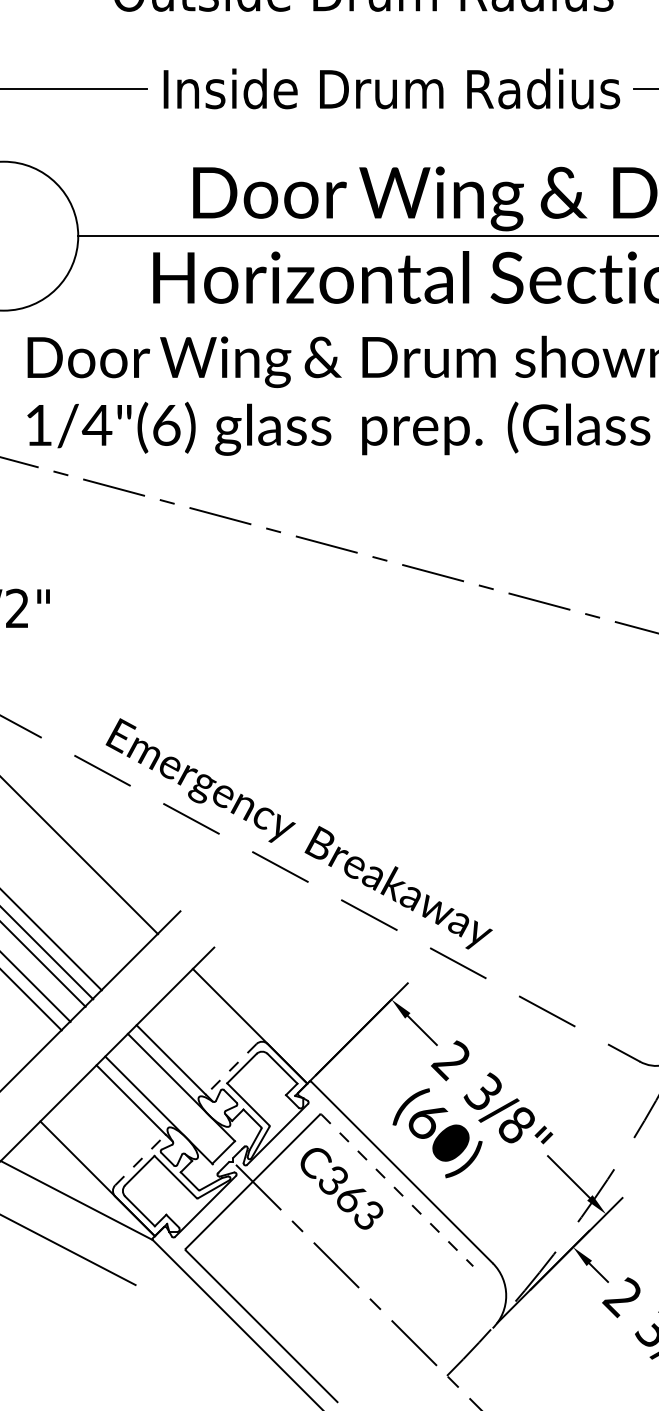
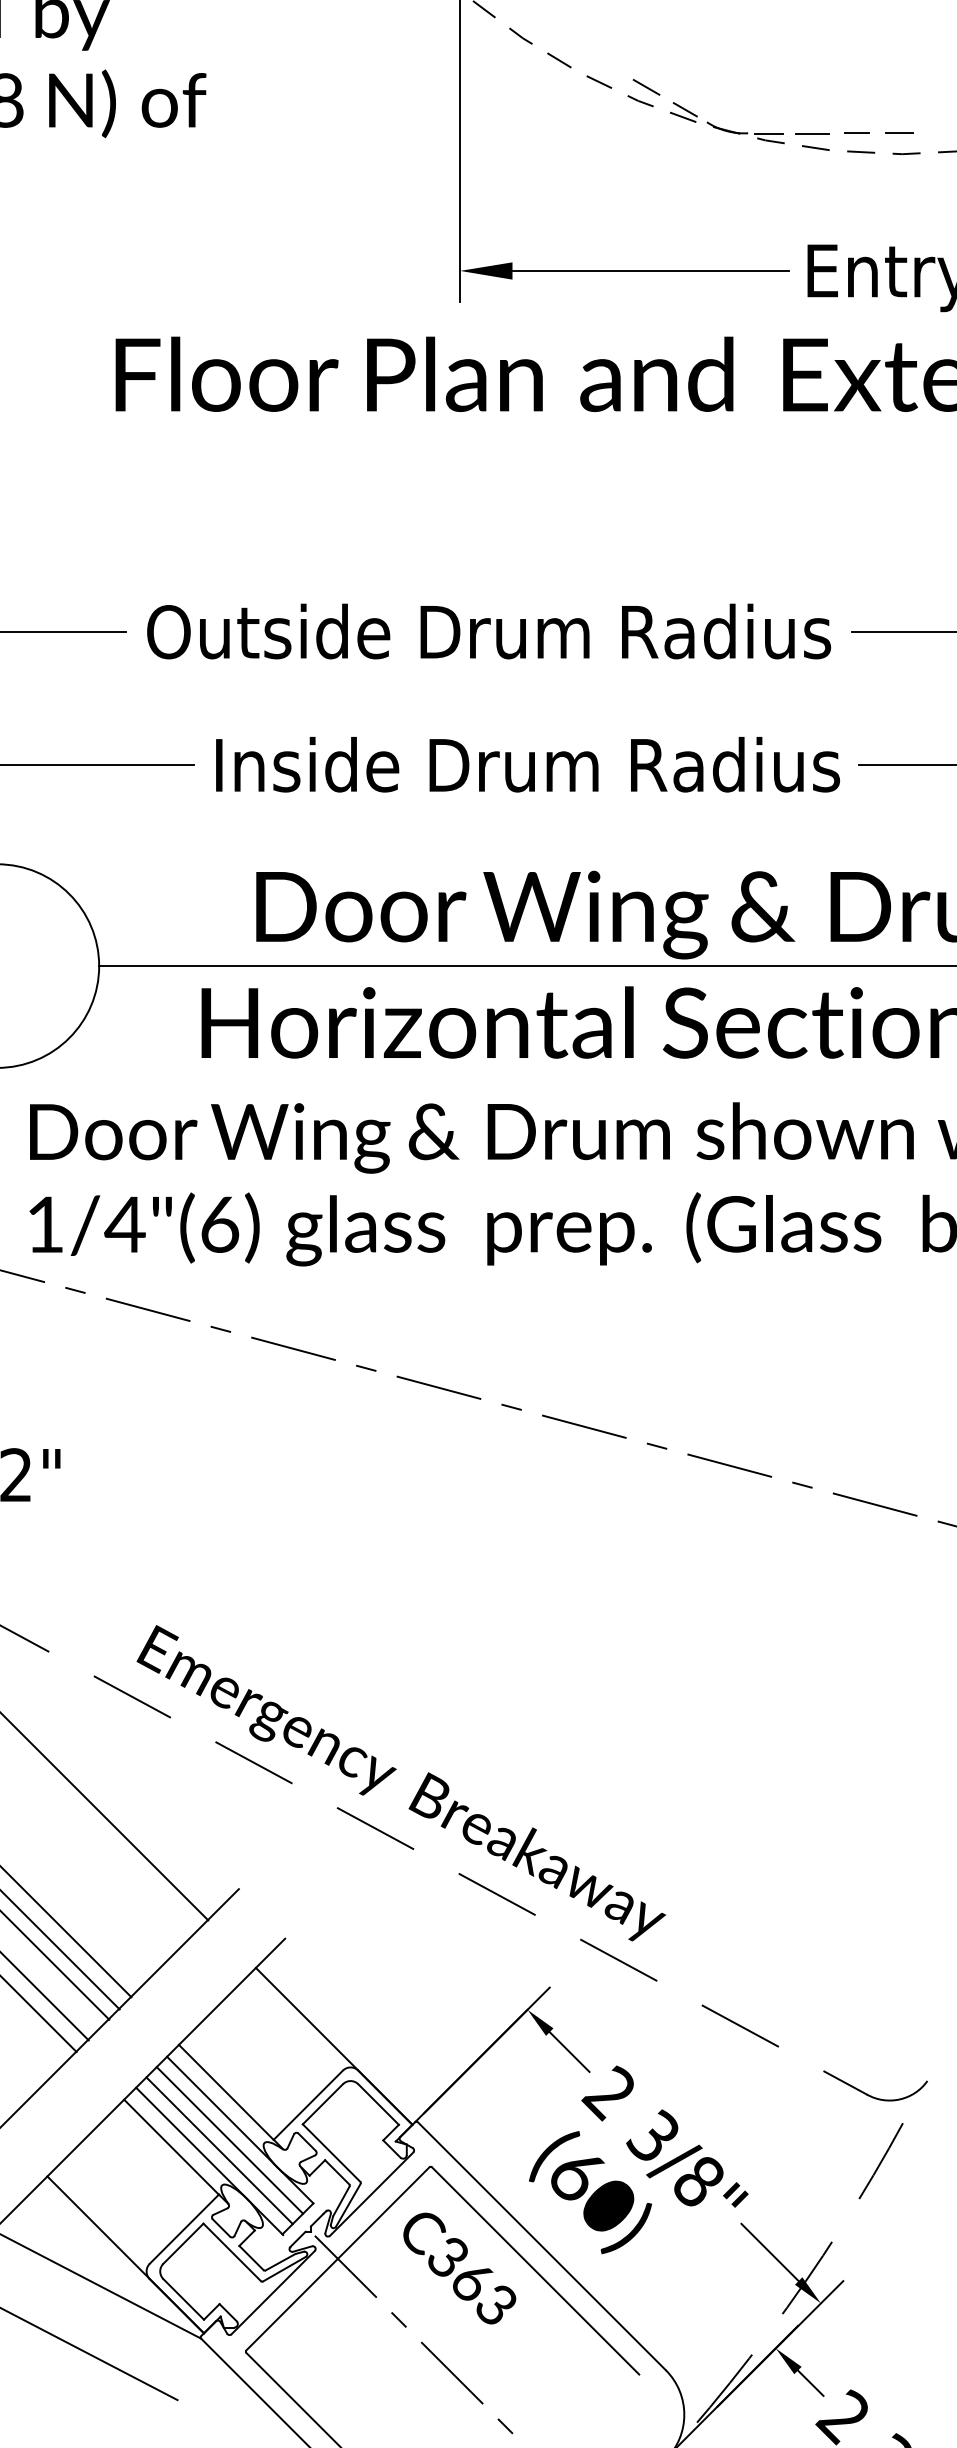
line: (231, 1069) -> (308, 2105), dashed -> solid
line: (173, 1095) -> (229, 2140), added
line: (166, 1102) -> (219, 2150), added
line: (140, 1160) -> (184, 2229), dashed -> solid
line: (397, 1190) -> (535, 2270), dashed -> solid

